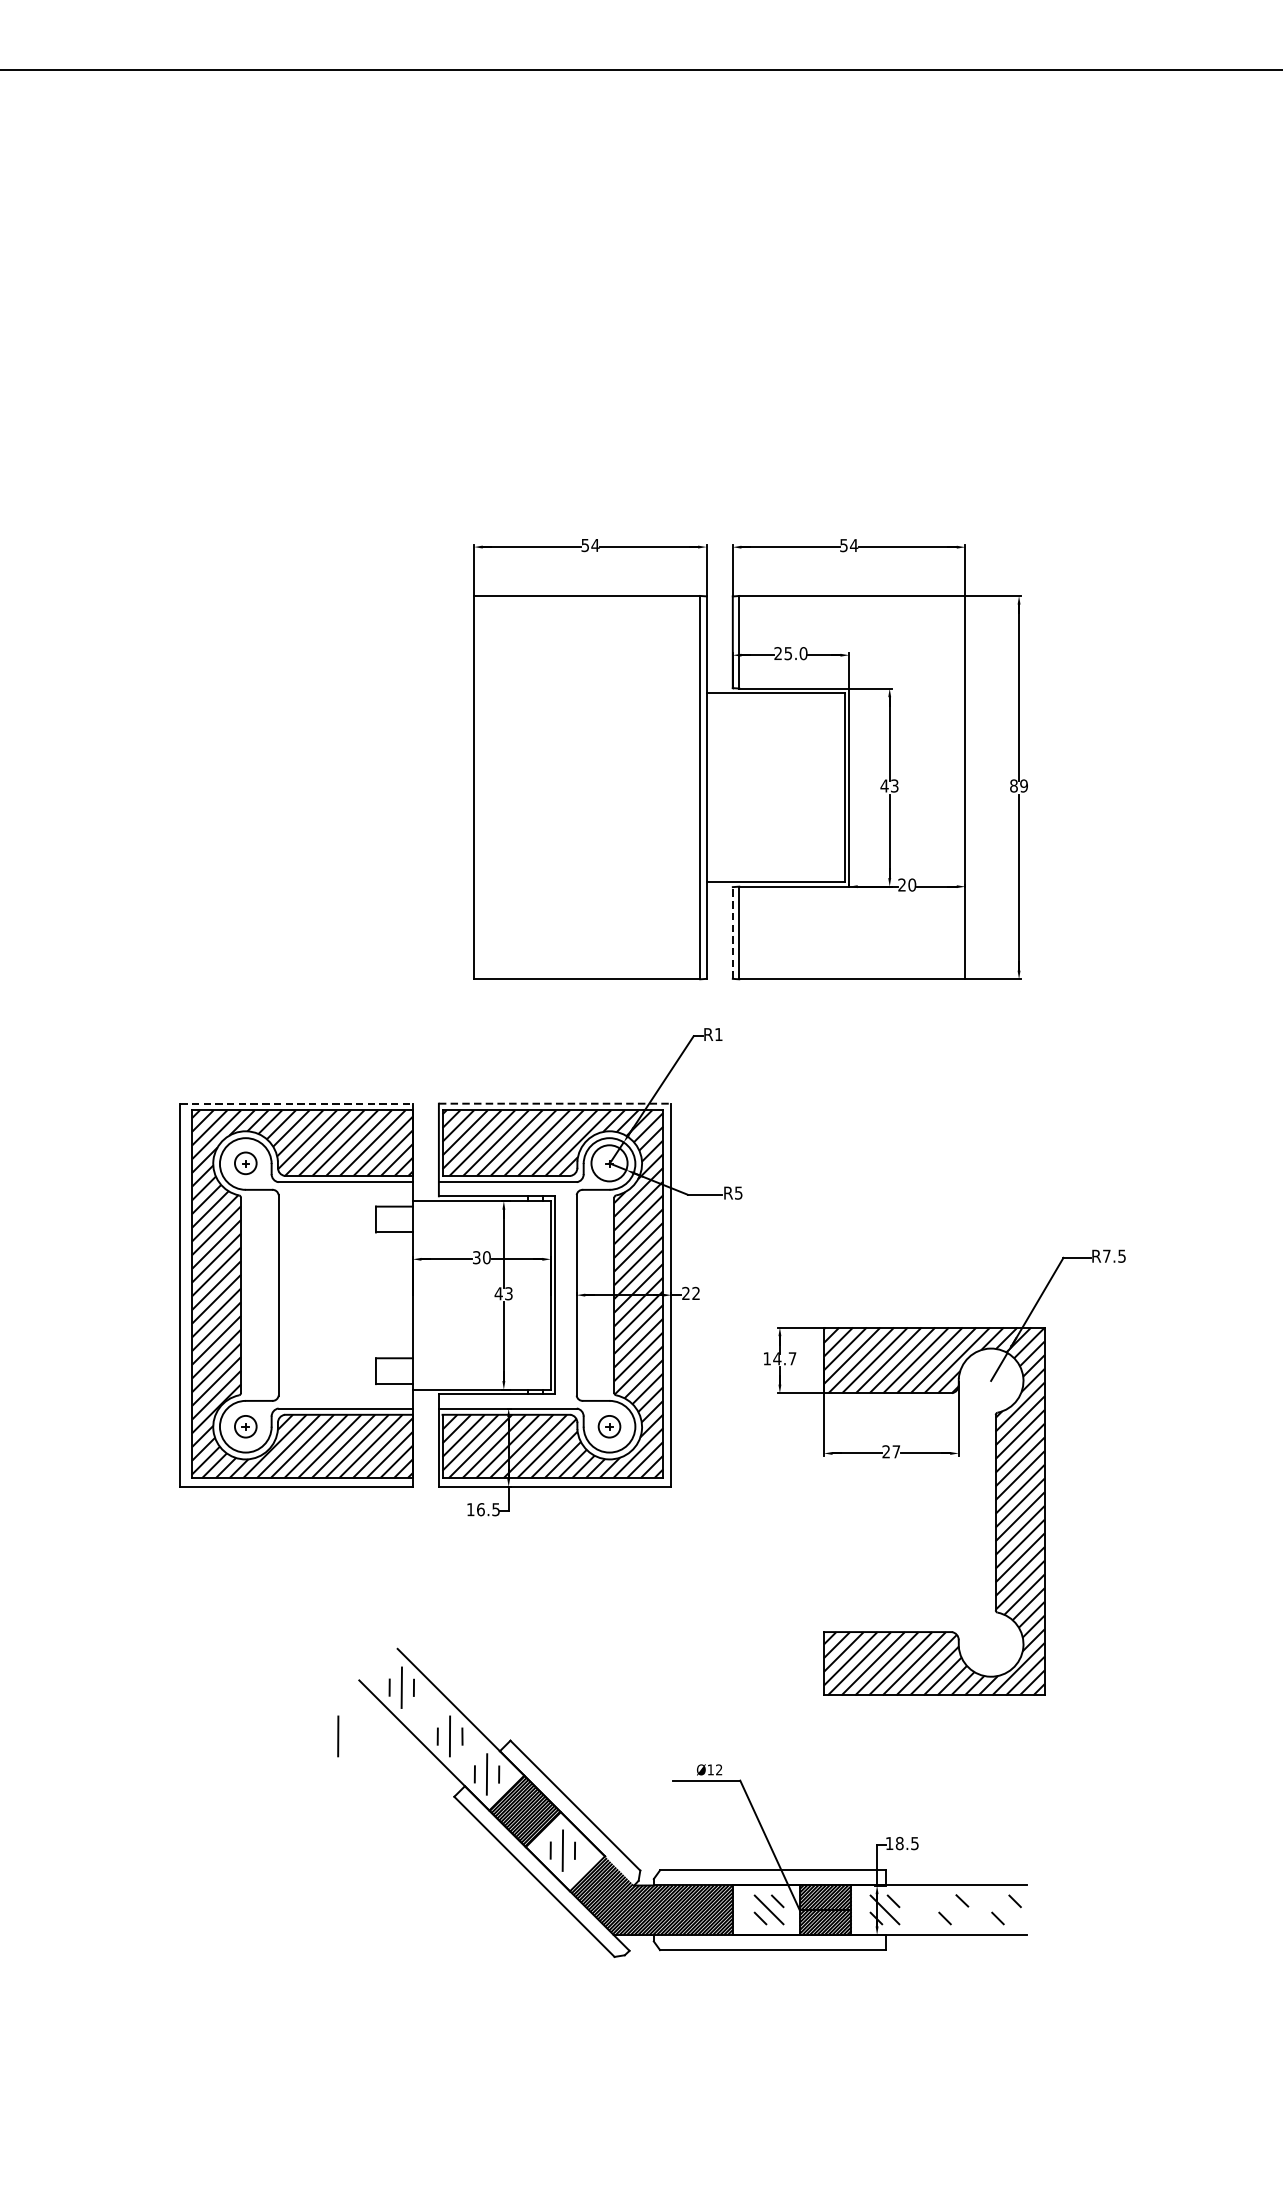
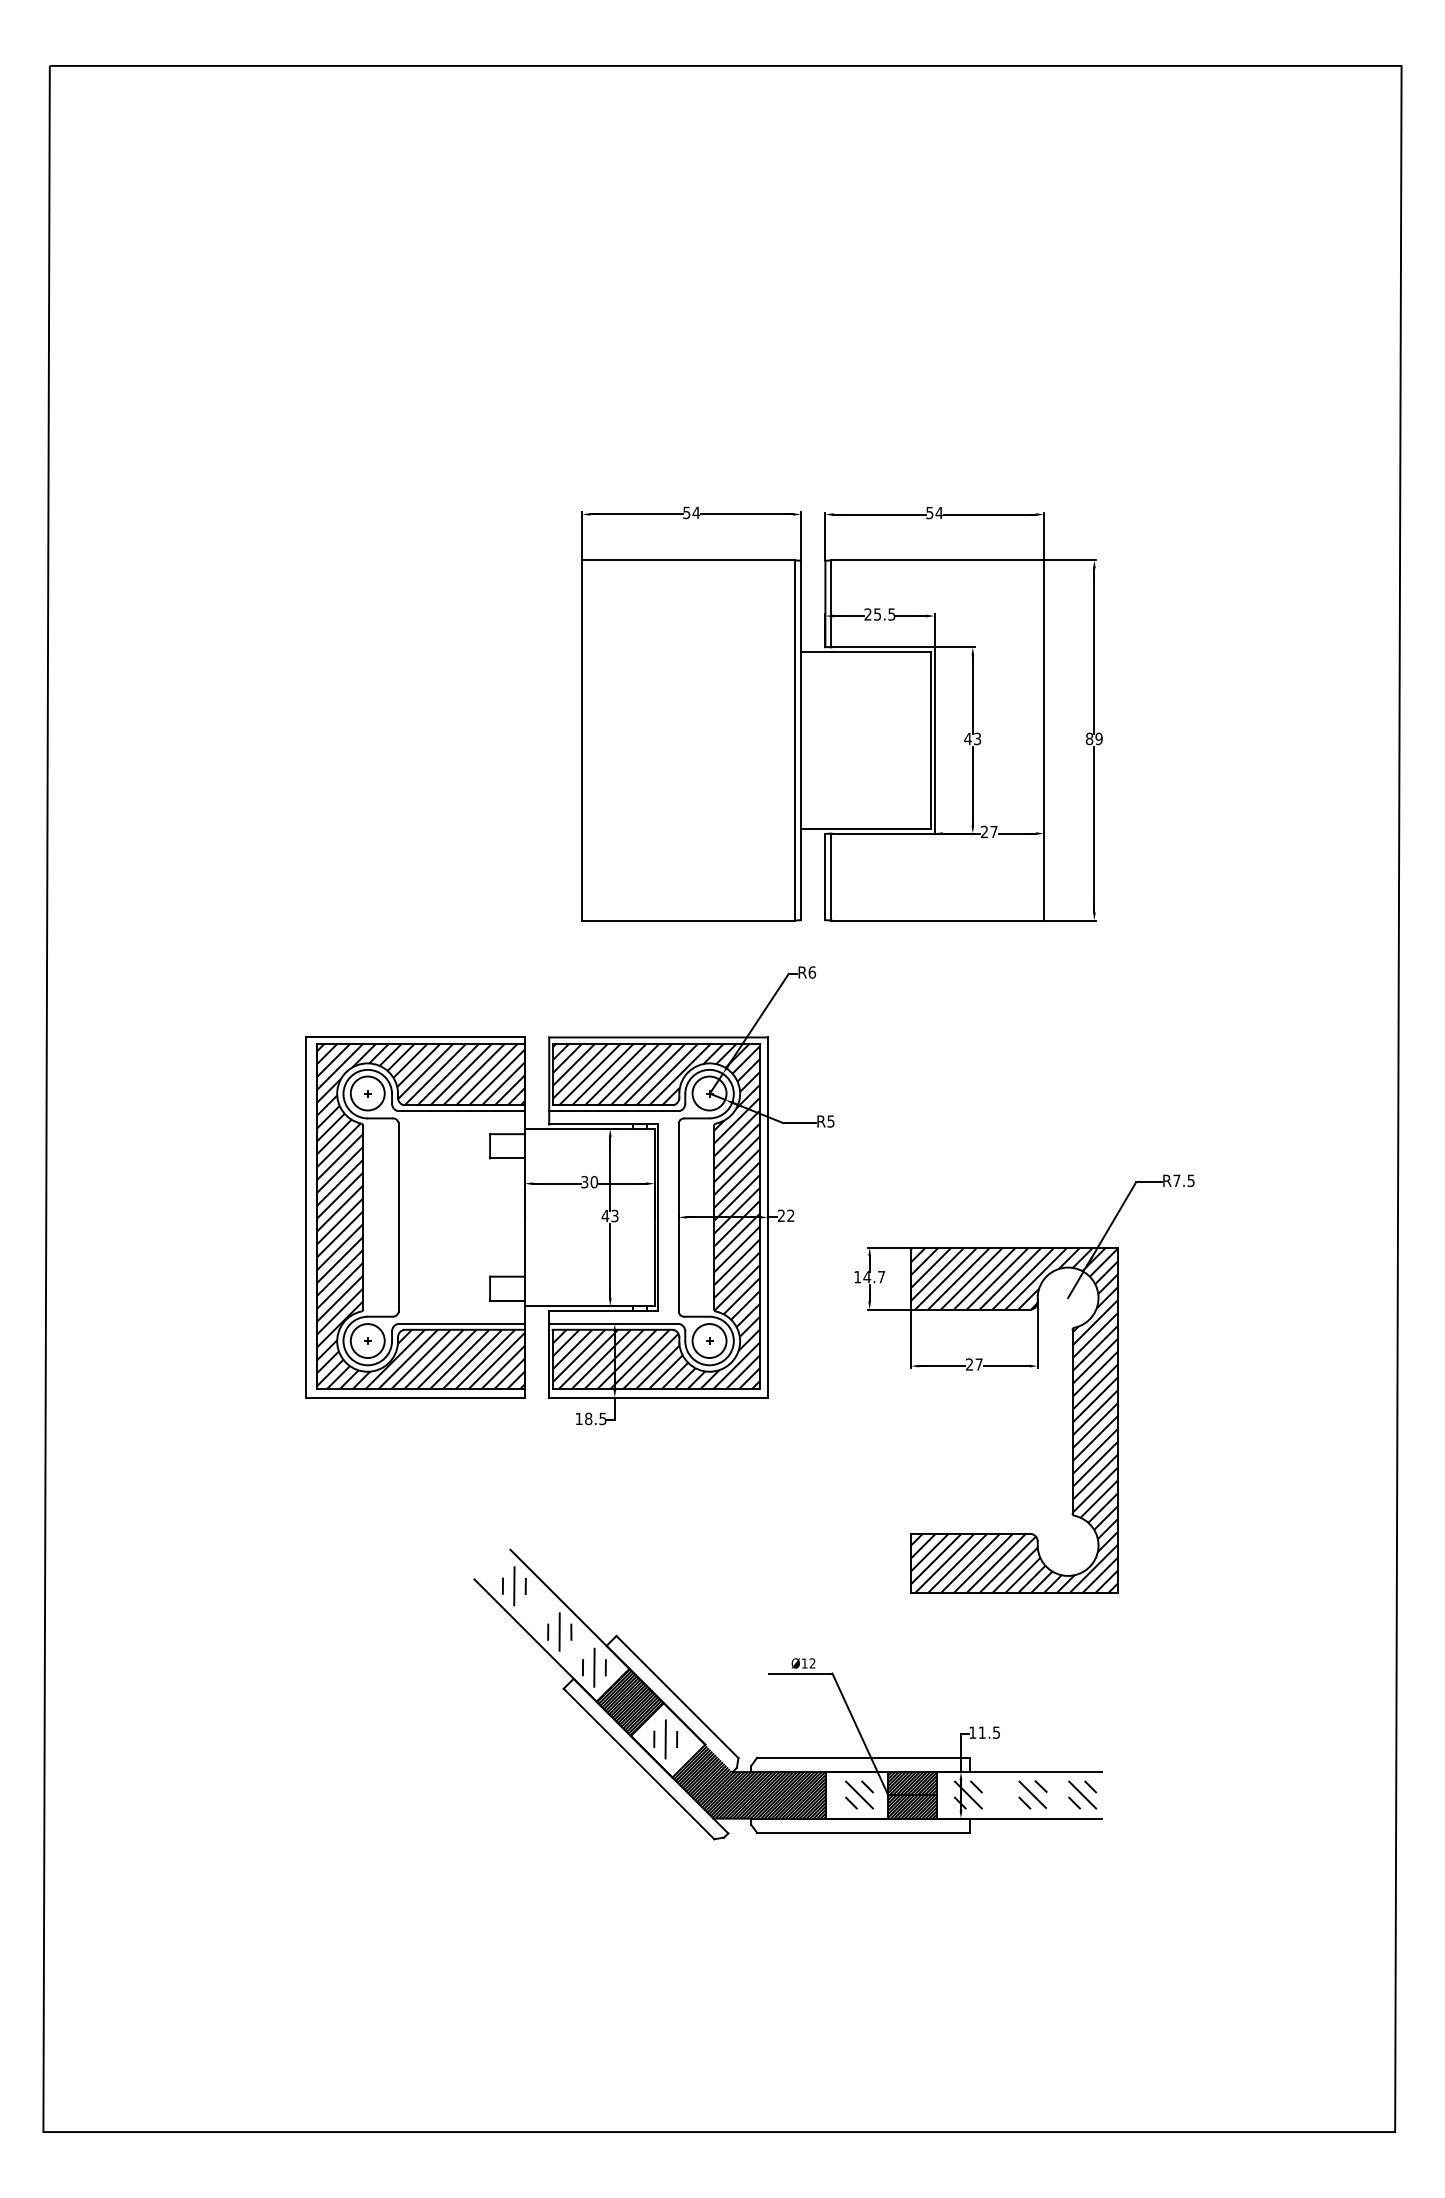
text: (803, 653) -> (891, 614), 25.0 -> 25.5
text: (911, 884) -> (993, 831), 20 -> 27
line: (732, 932) -> (825, 876), dashed -> solid
text: (719, 1034) -> (812, 972), R1 -> R6
line: (296, 1103) -> (415, 1037), dashed -> solid
line: (555, 1103) -> (658, 1037), dashed -> solid
circle: (245, 1163) -> (367, 1093), size x1.67
circle: (245, 1426) -> (367, 1340), size x1.67
circle: (609, 1426) -> (709, 1340), size x1.67
text: (480, 1509) -> (588, 1418), 16.5 -> 18.5
line: (338, 1735) -> (454, 1631), removed
text: (898, 1843) -> (981, 1732), 18.5 -> 11.5
line: (953, 1909) -> (1032, 1794), added
line: (1006, 1909) -> (1082, 1794), added

